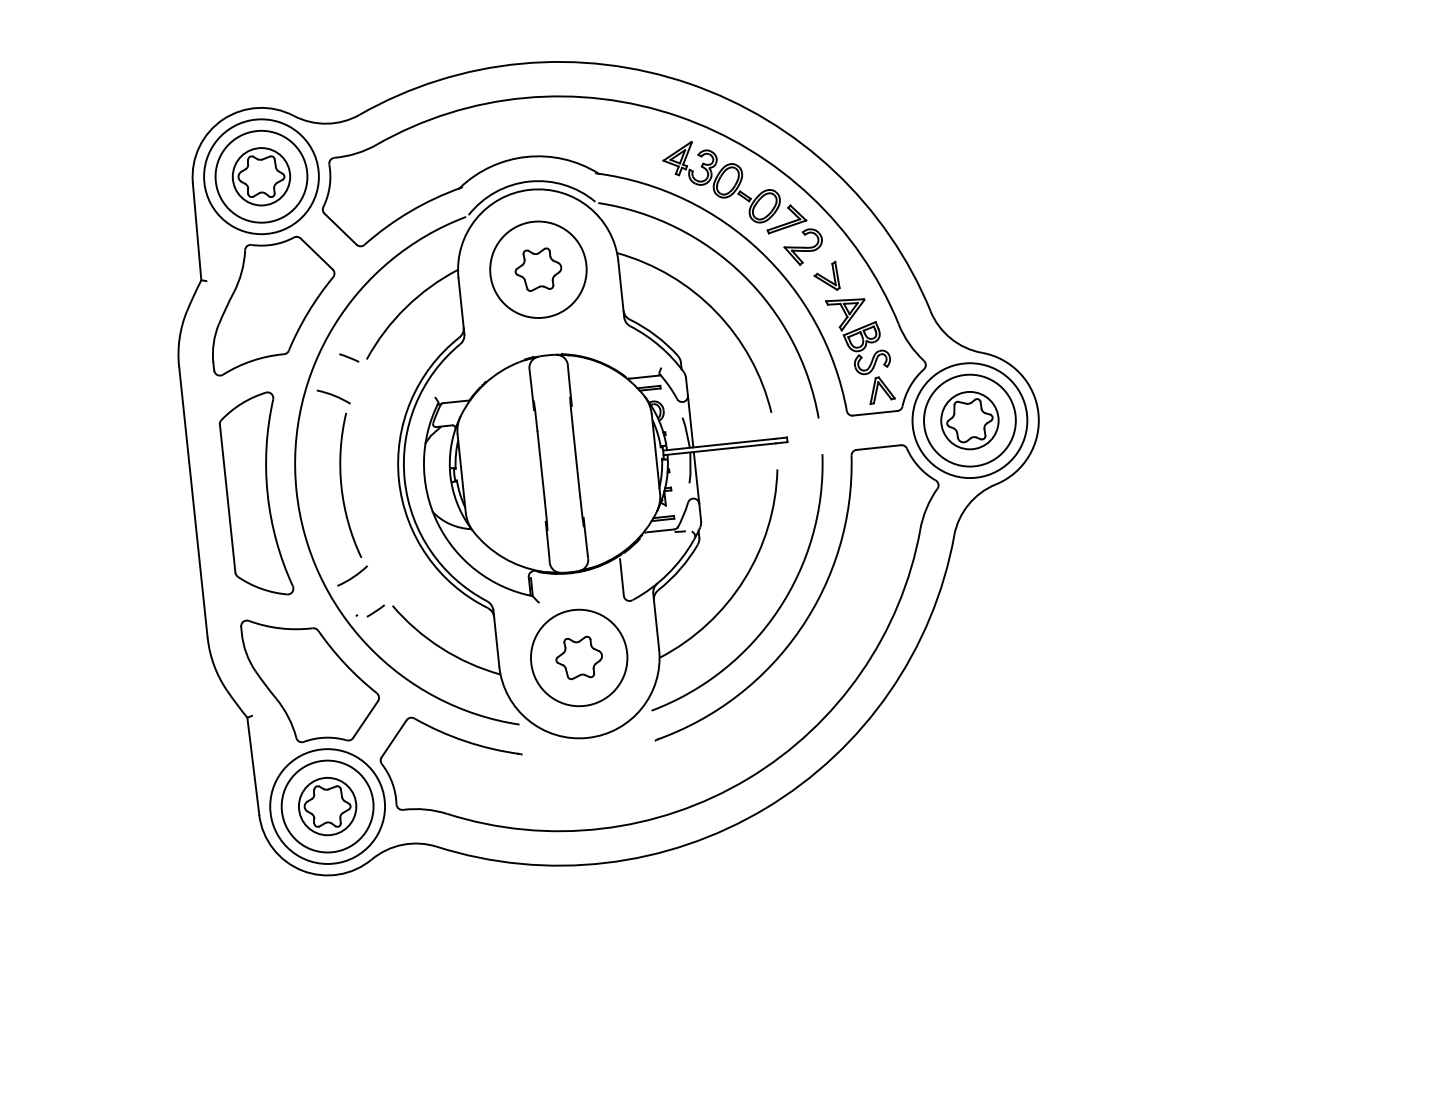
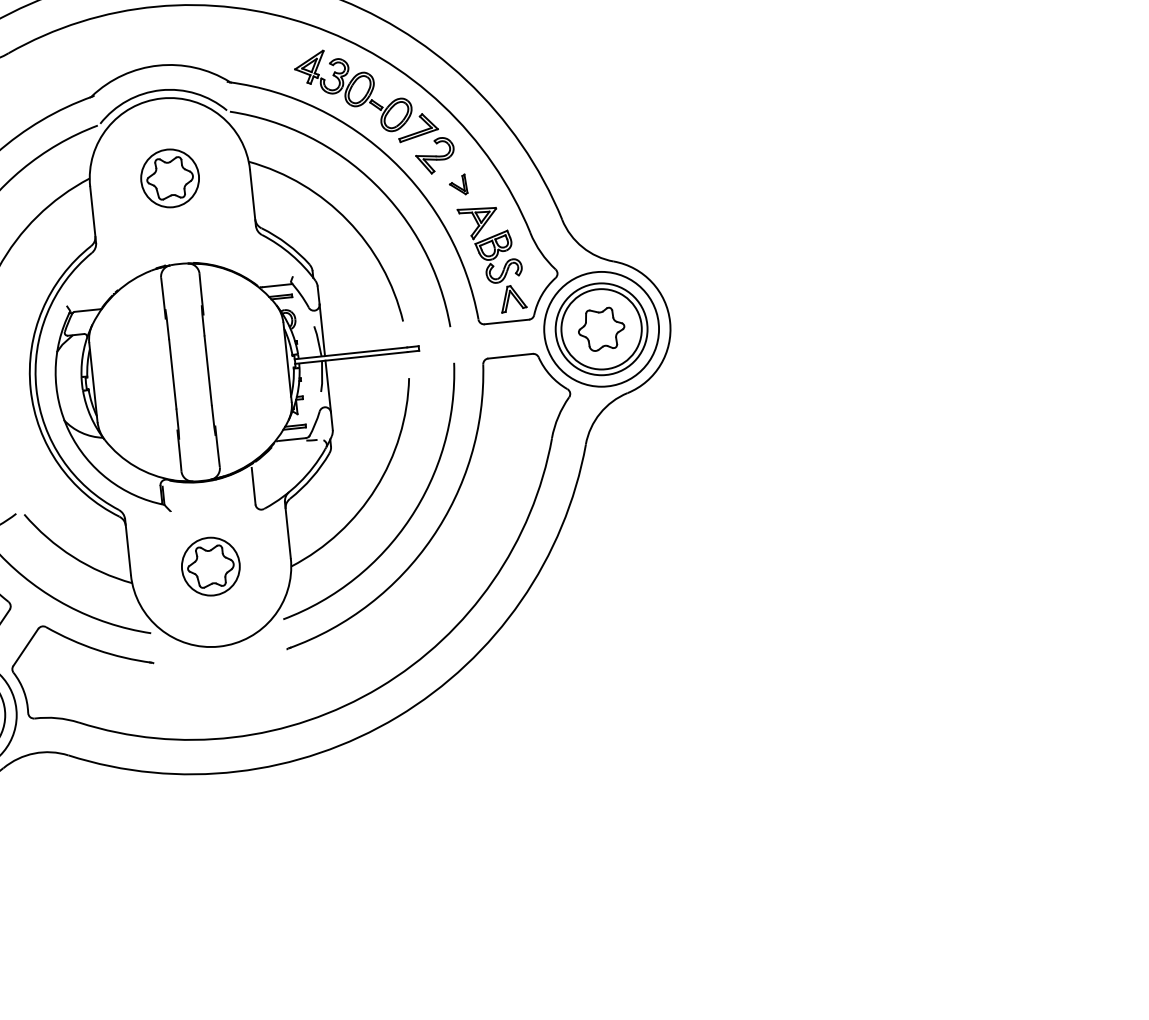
circle: (538, 269) -> (170, 178), size x0.6
part: (826, 275) -> (458, 184), size x0.7
circle: (969, 420) -> (601, 329), size x1.4
circle: (578, 657) -> (210, 566), size x0.6

